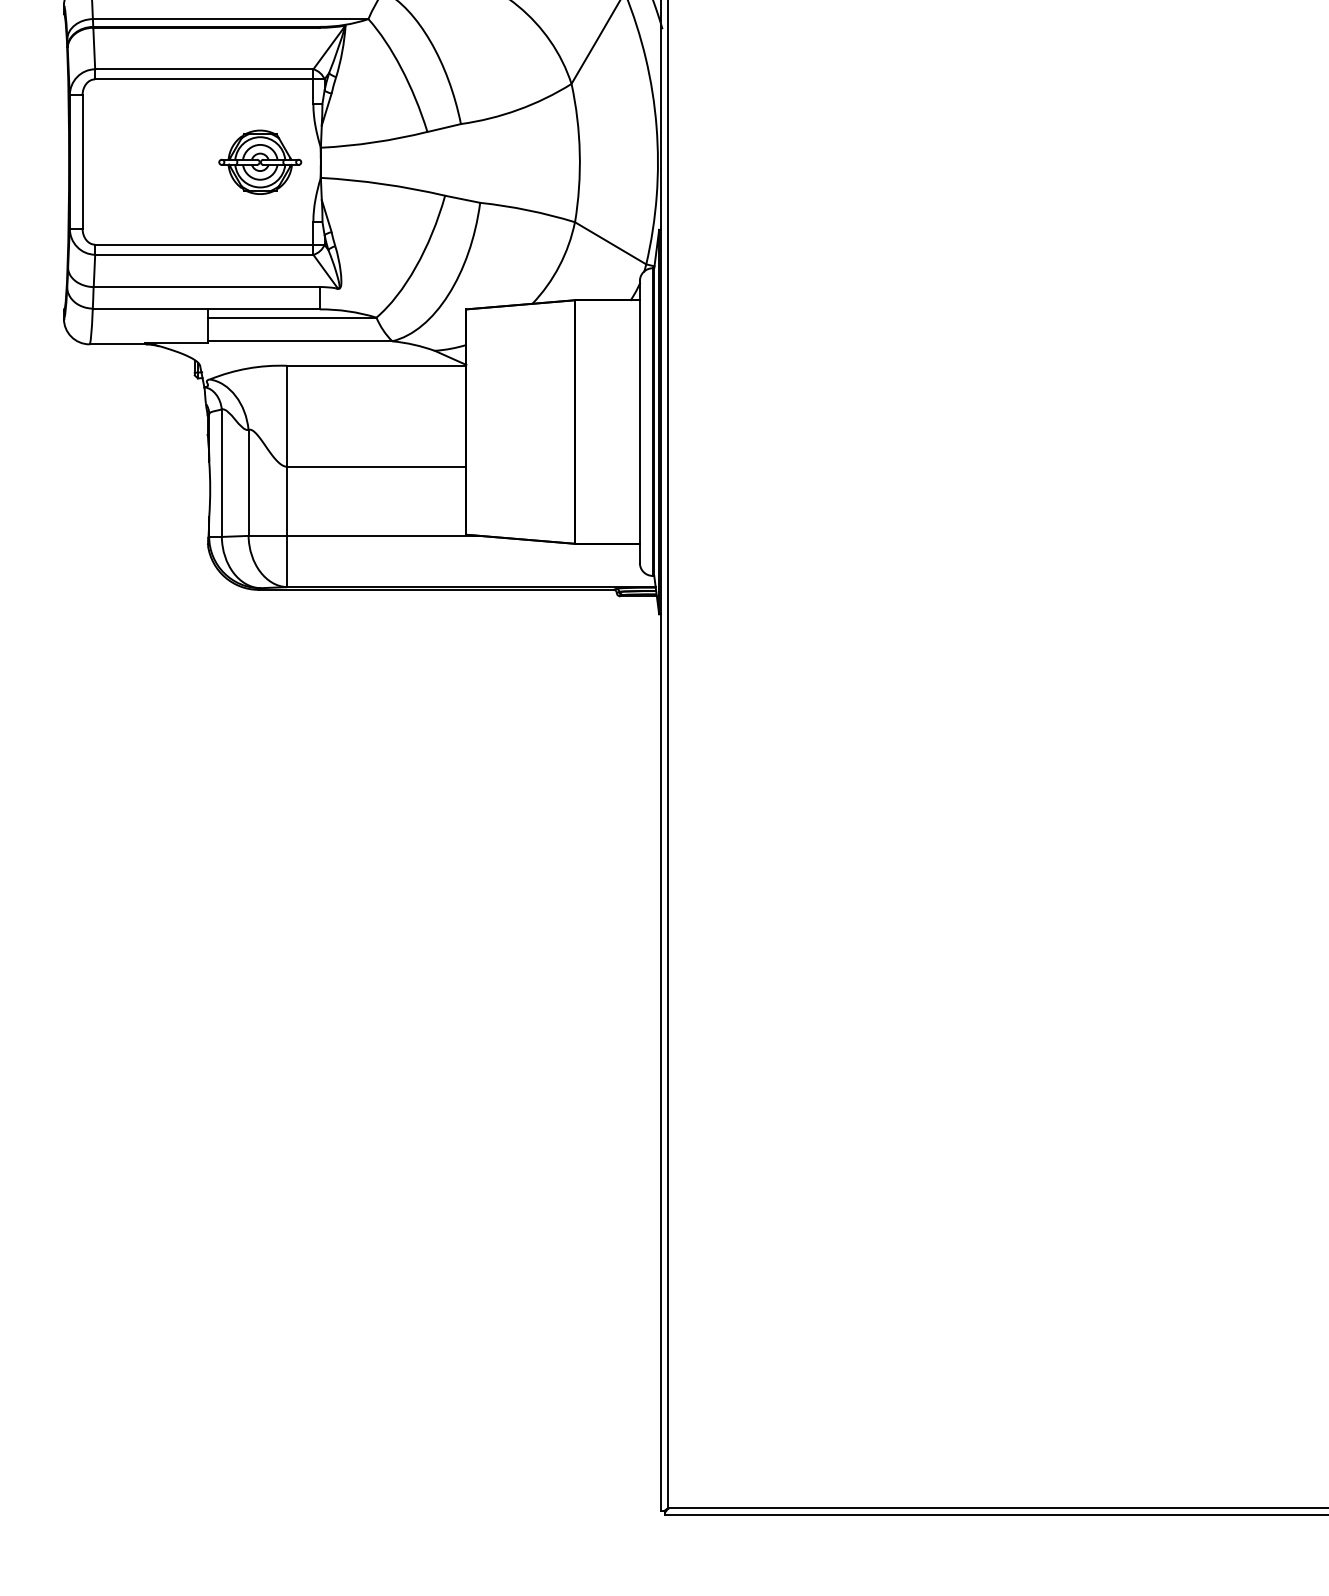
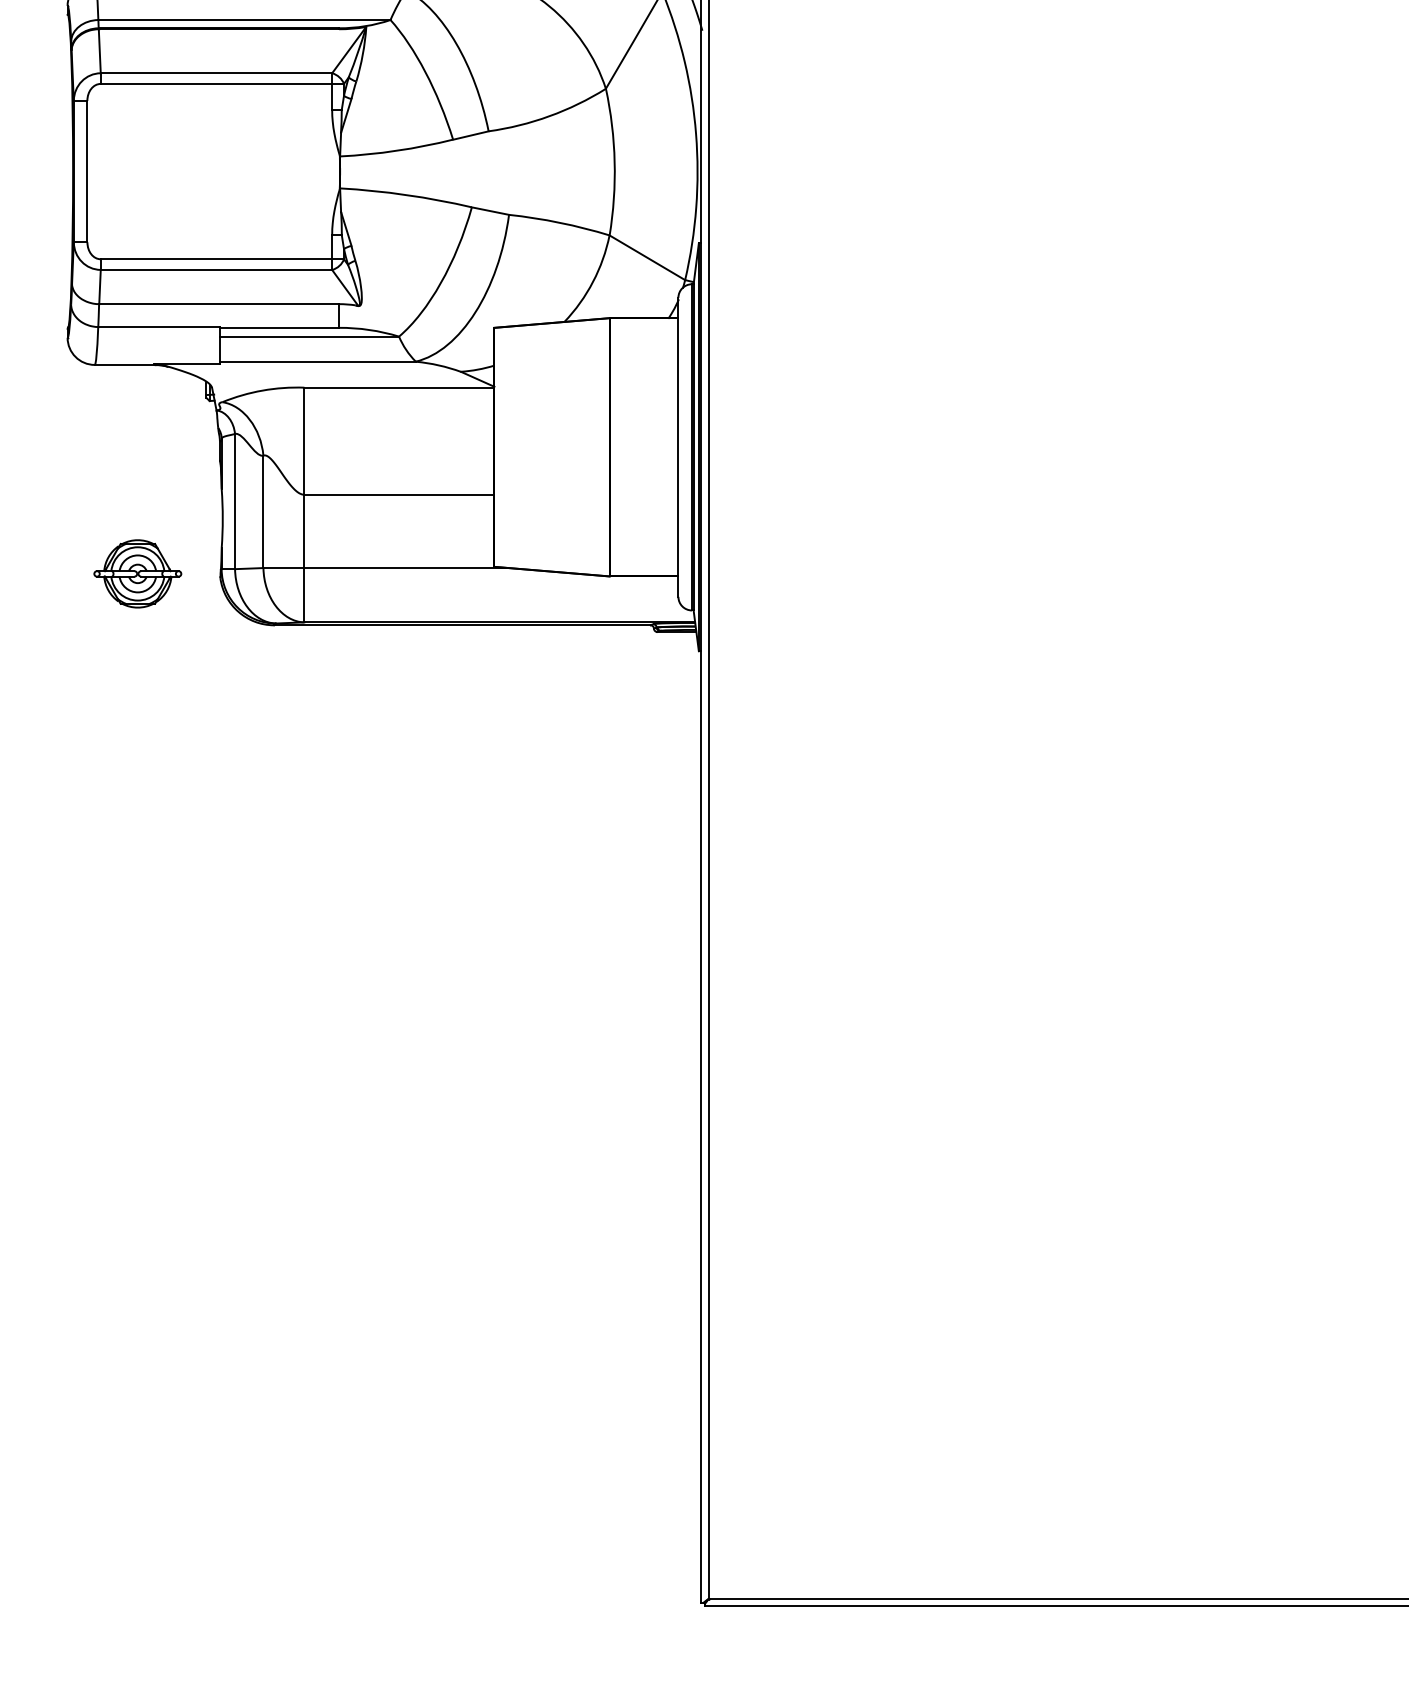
part: (259, 161) -> (137, 573), moved

